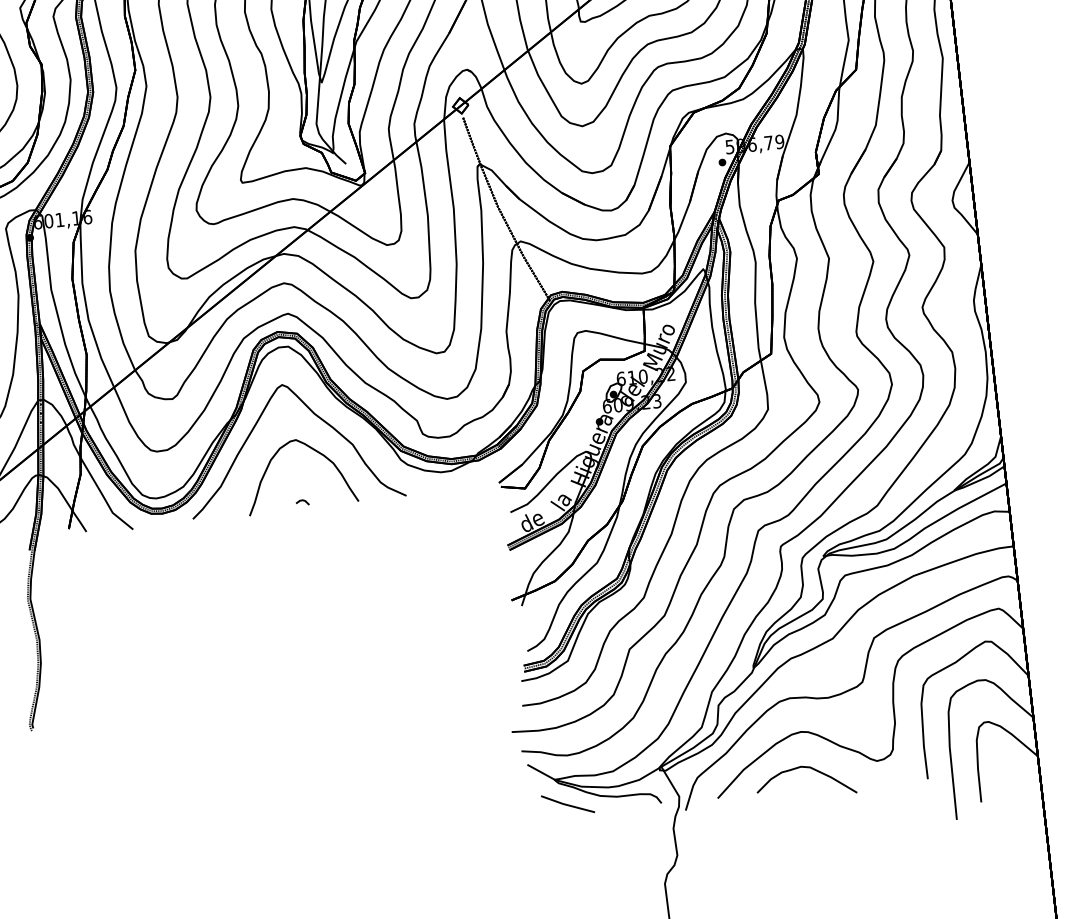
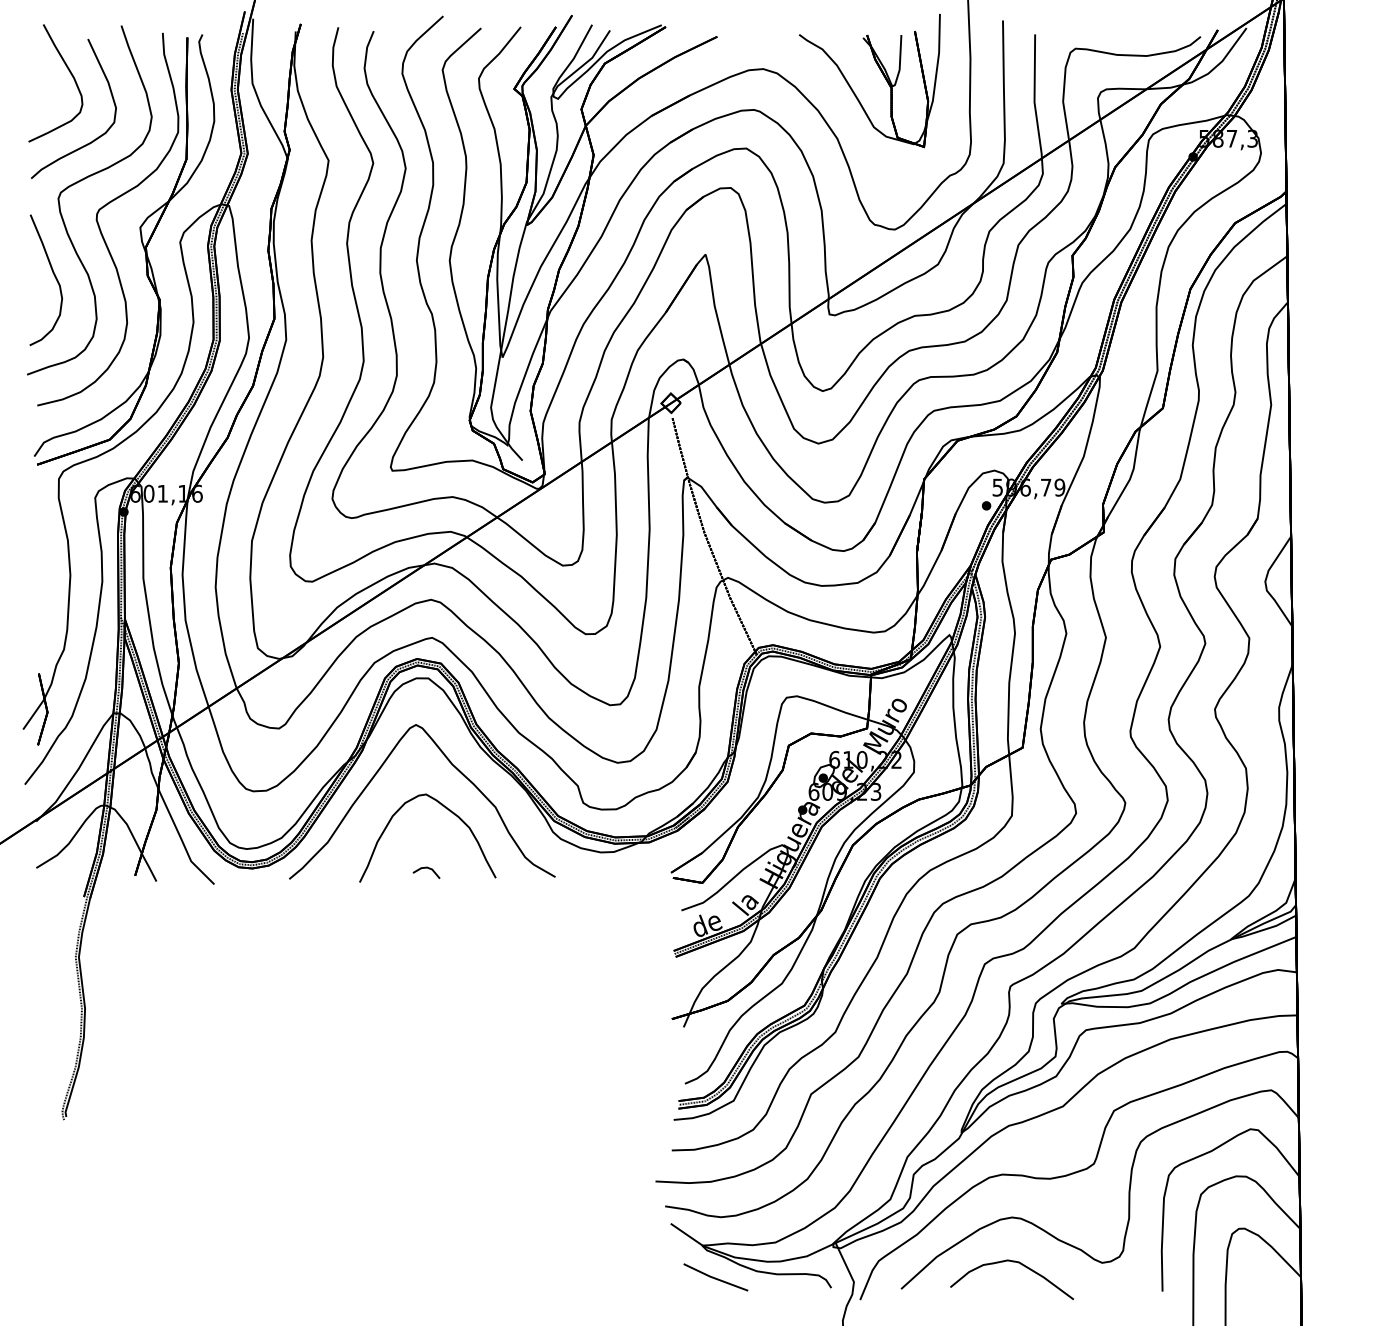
part: (302, 502) -> (426, 872), size x1.67

